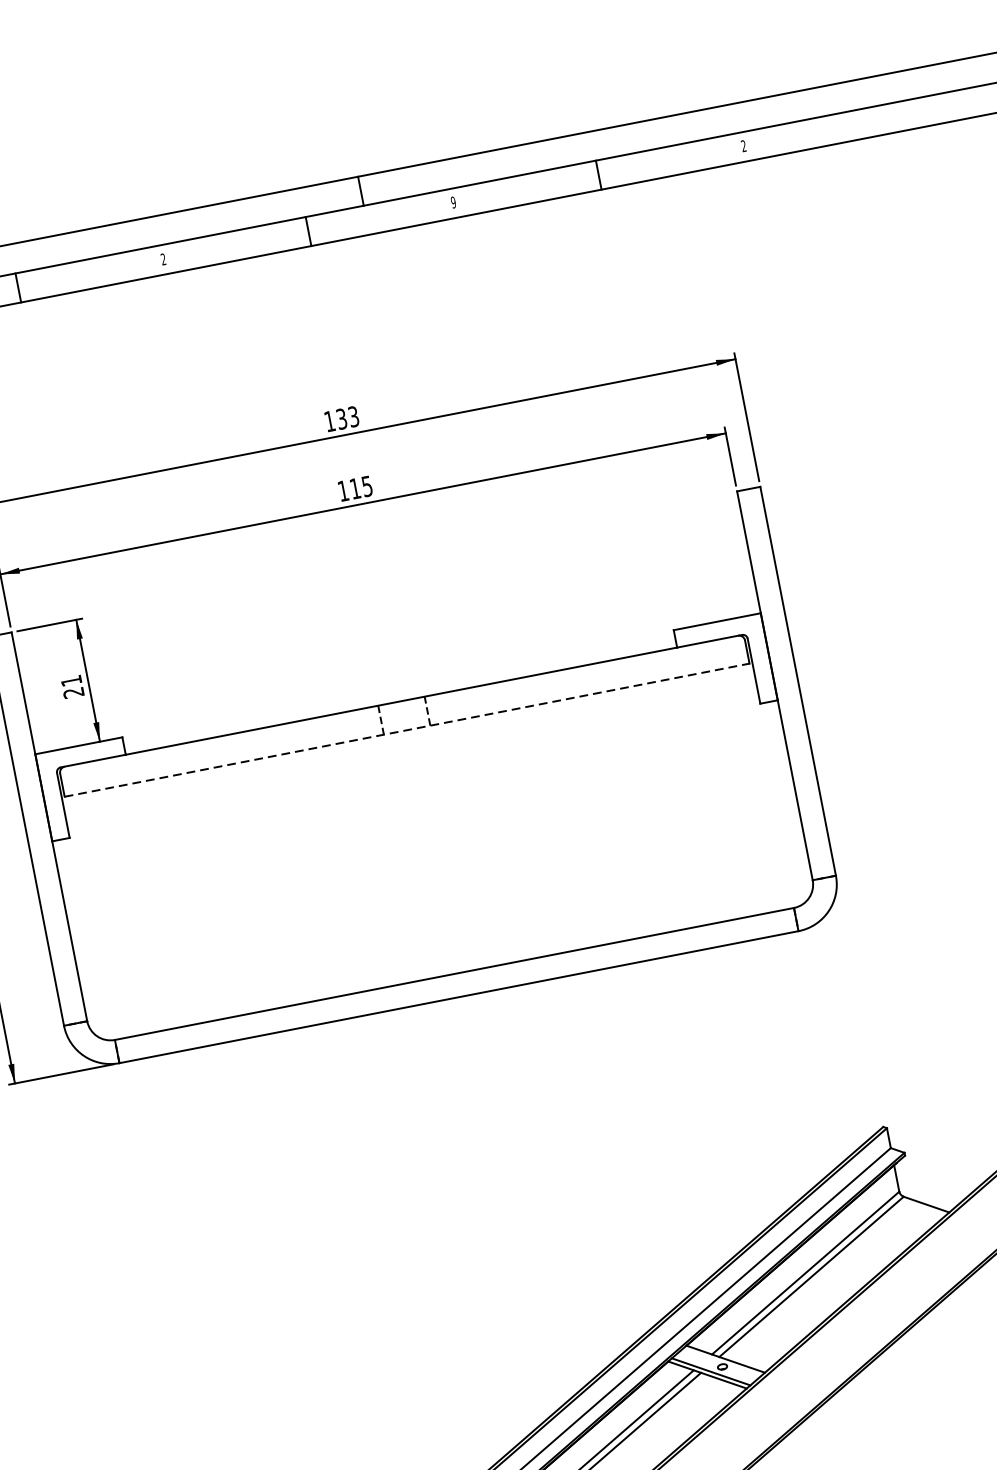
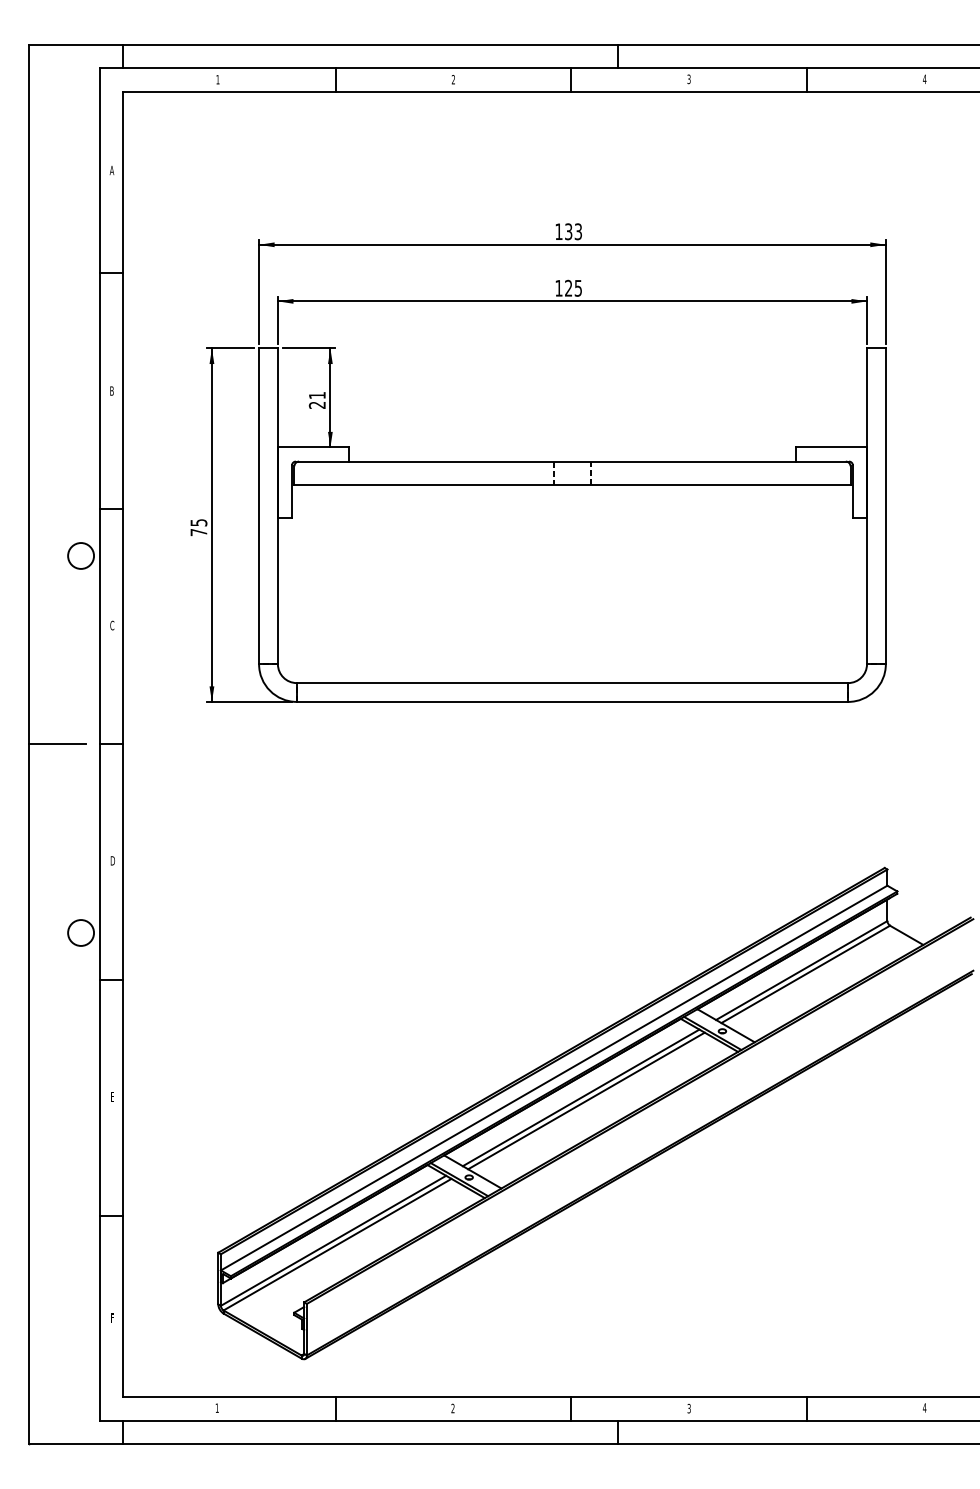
text: (743, 145) -> (924, 78), 2 -> 4
text: (452, 201) -> (688, 78), 9 -> 3
text: (354, 487) -> (568, 287), 115 -> 125
line: (407, 730) -> (572, 485), dashed -> solid

